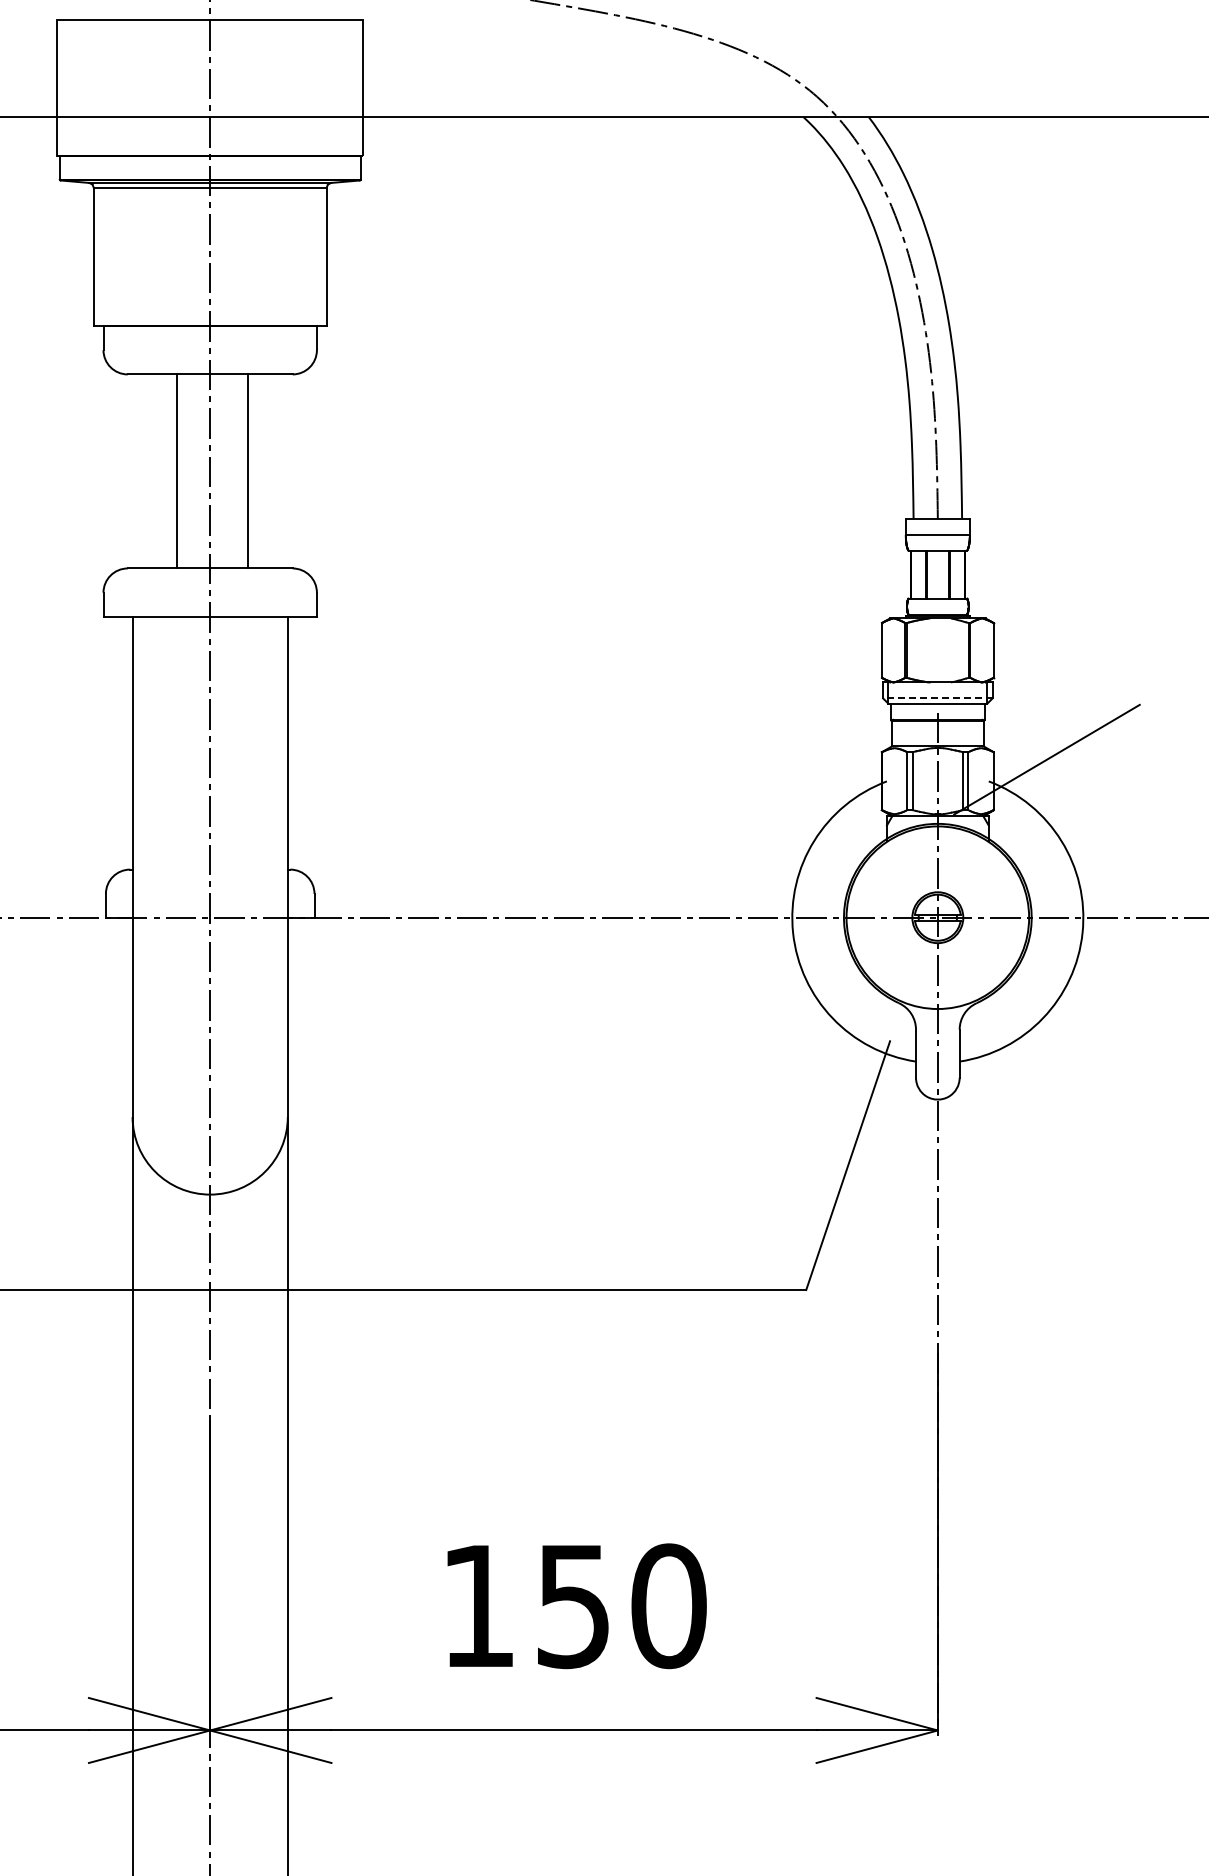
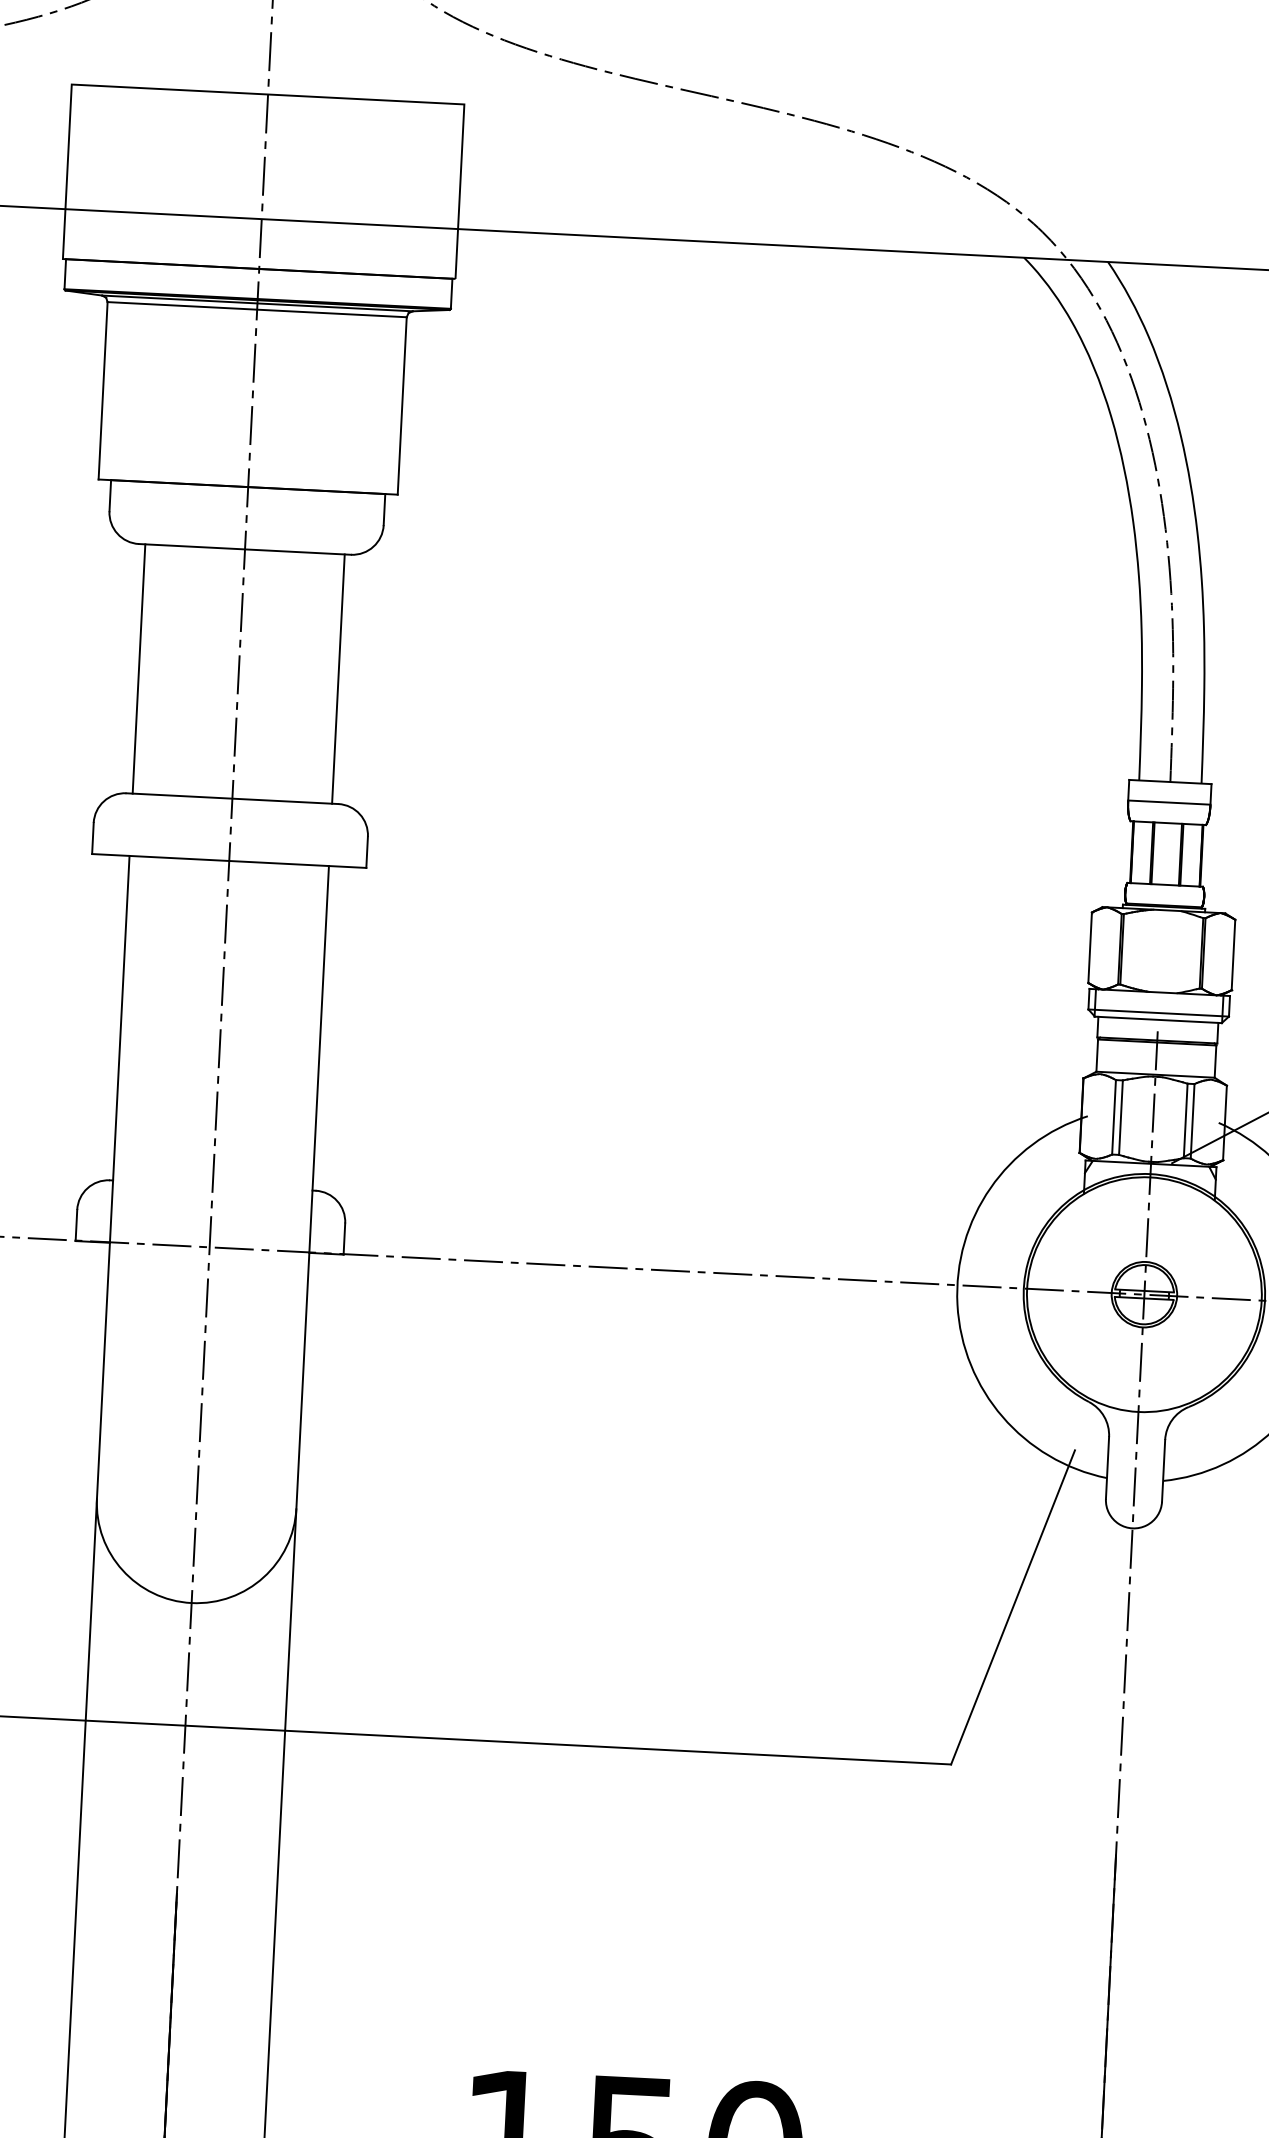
line: (176, 471) -> (138, 669), moved
line: (247, 471) -> (337, 679), moved
line: (937, 698) -> (1158, 1013), dashed -> solid

